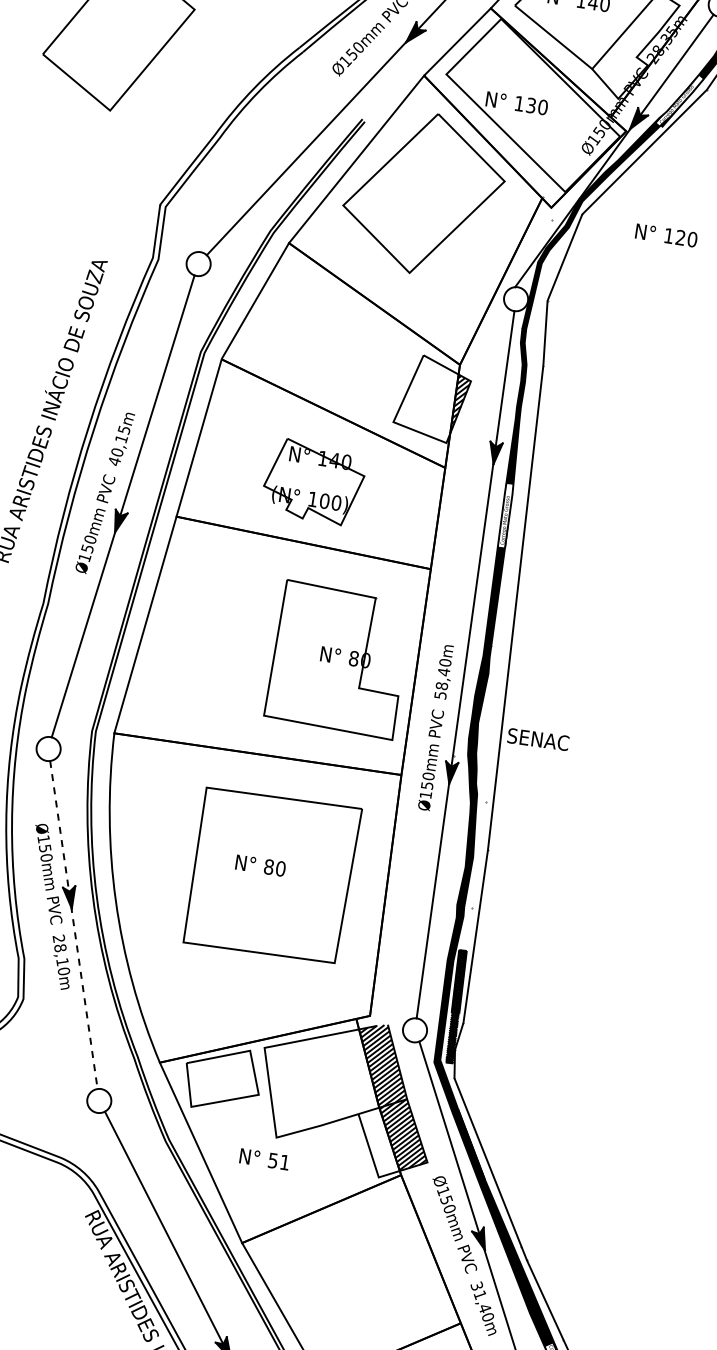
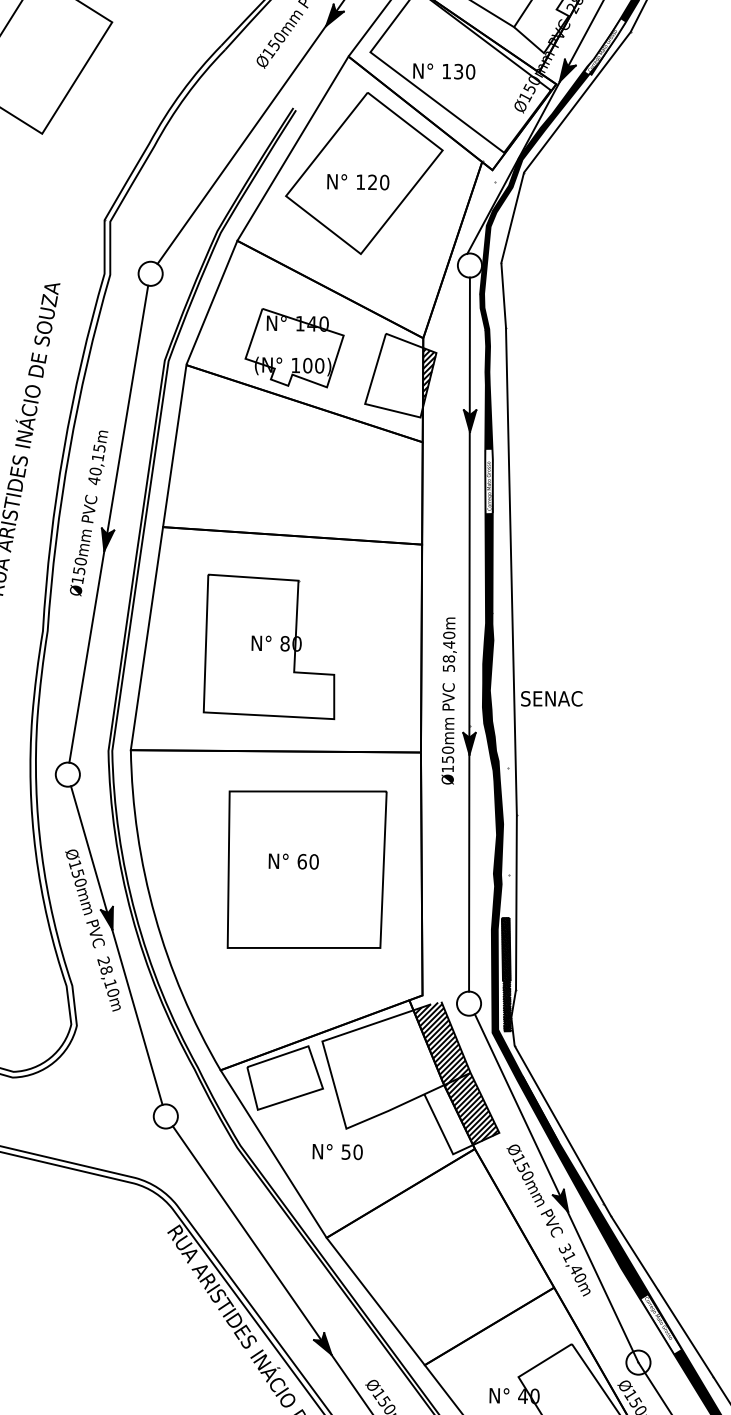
text: (666, 235) -> (358, 182), moved
part: (313, 482) -> (294, 348), moved
part: (337, 659) -> (268, 646), moved
text: (268, 866) -> (301, 861), 80 -> 60
line: (73, 924) -> (116, 945), dashed -> solid
text: (284, 1162) -> (357, 1152), 51 -> 50

